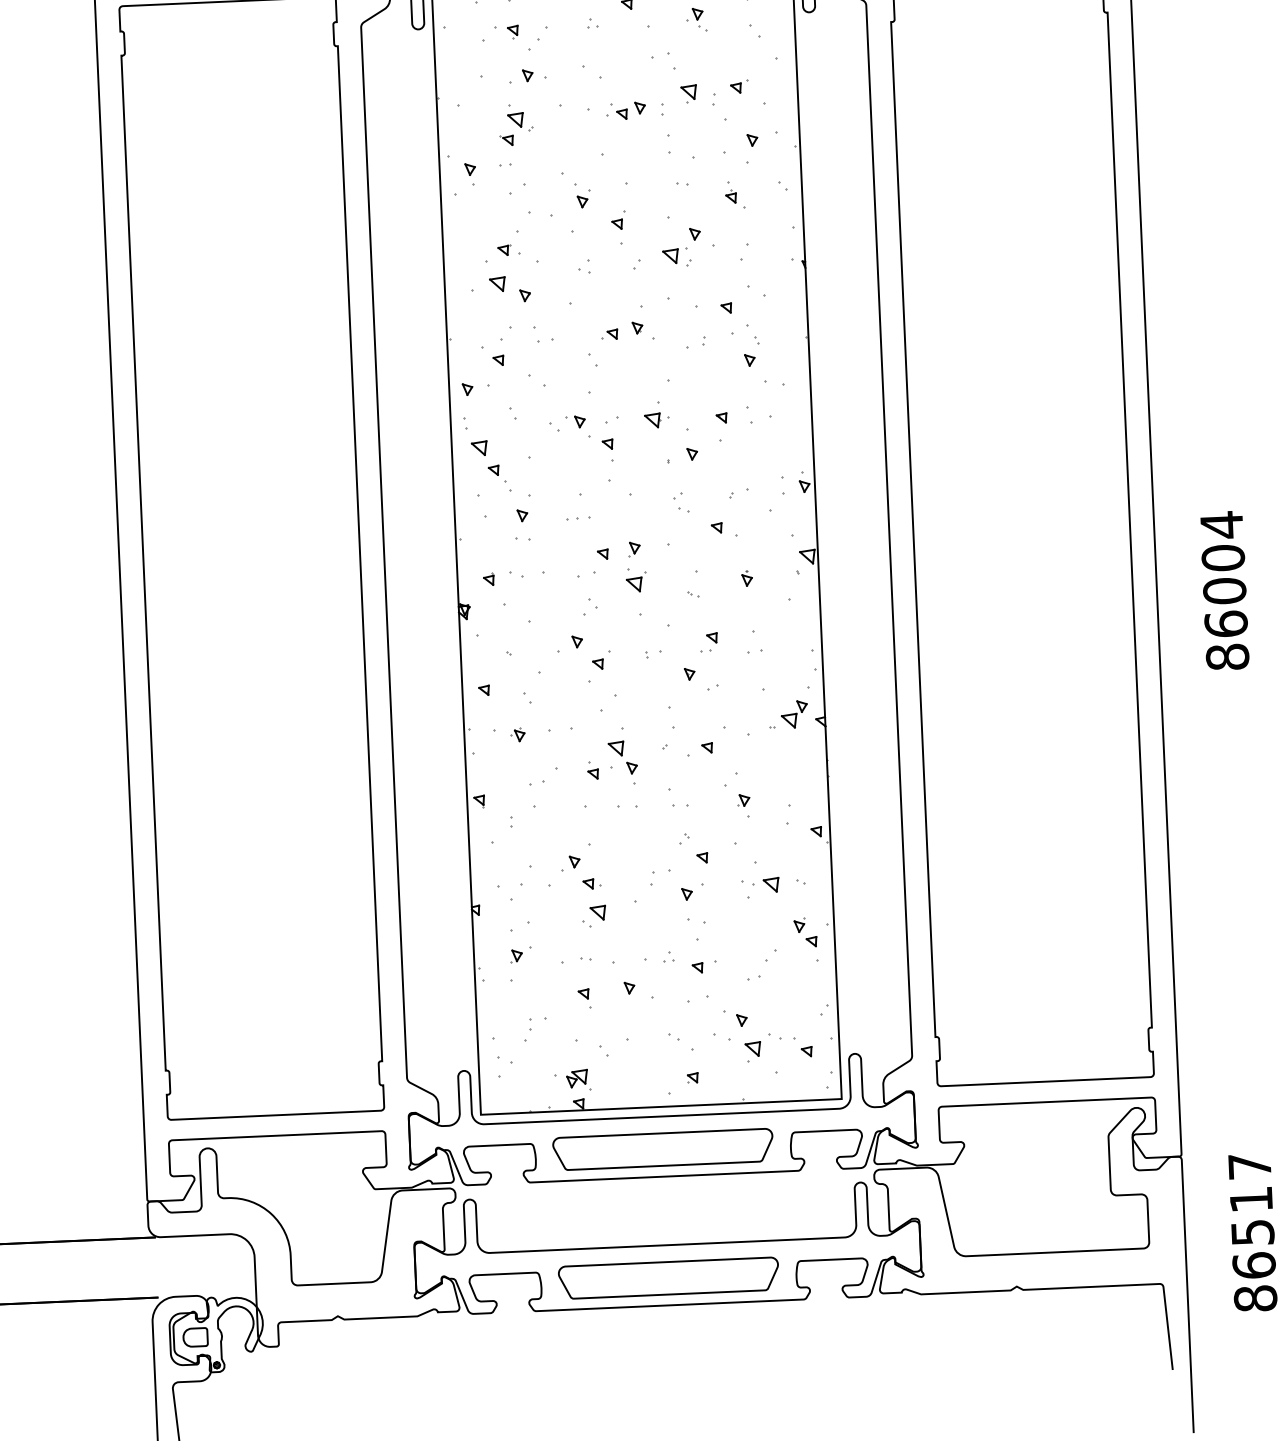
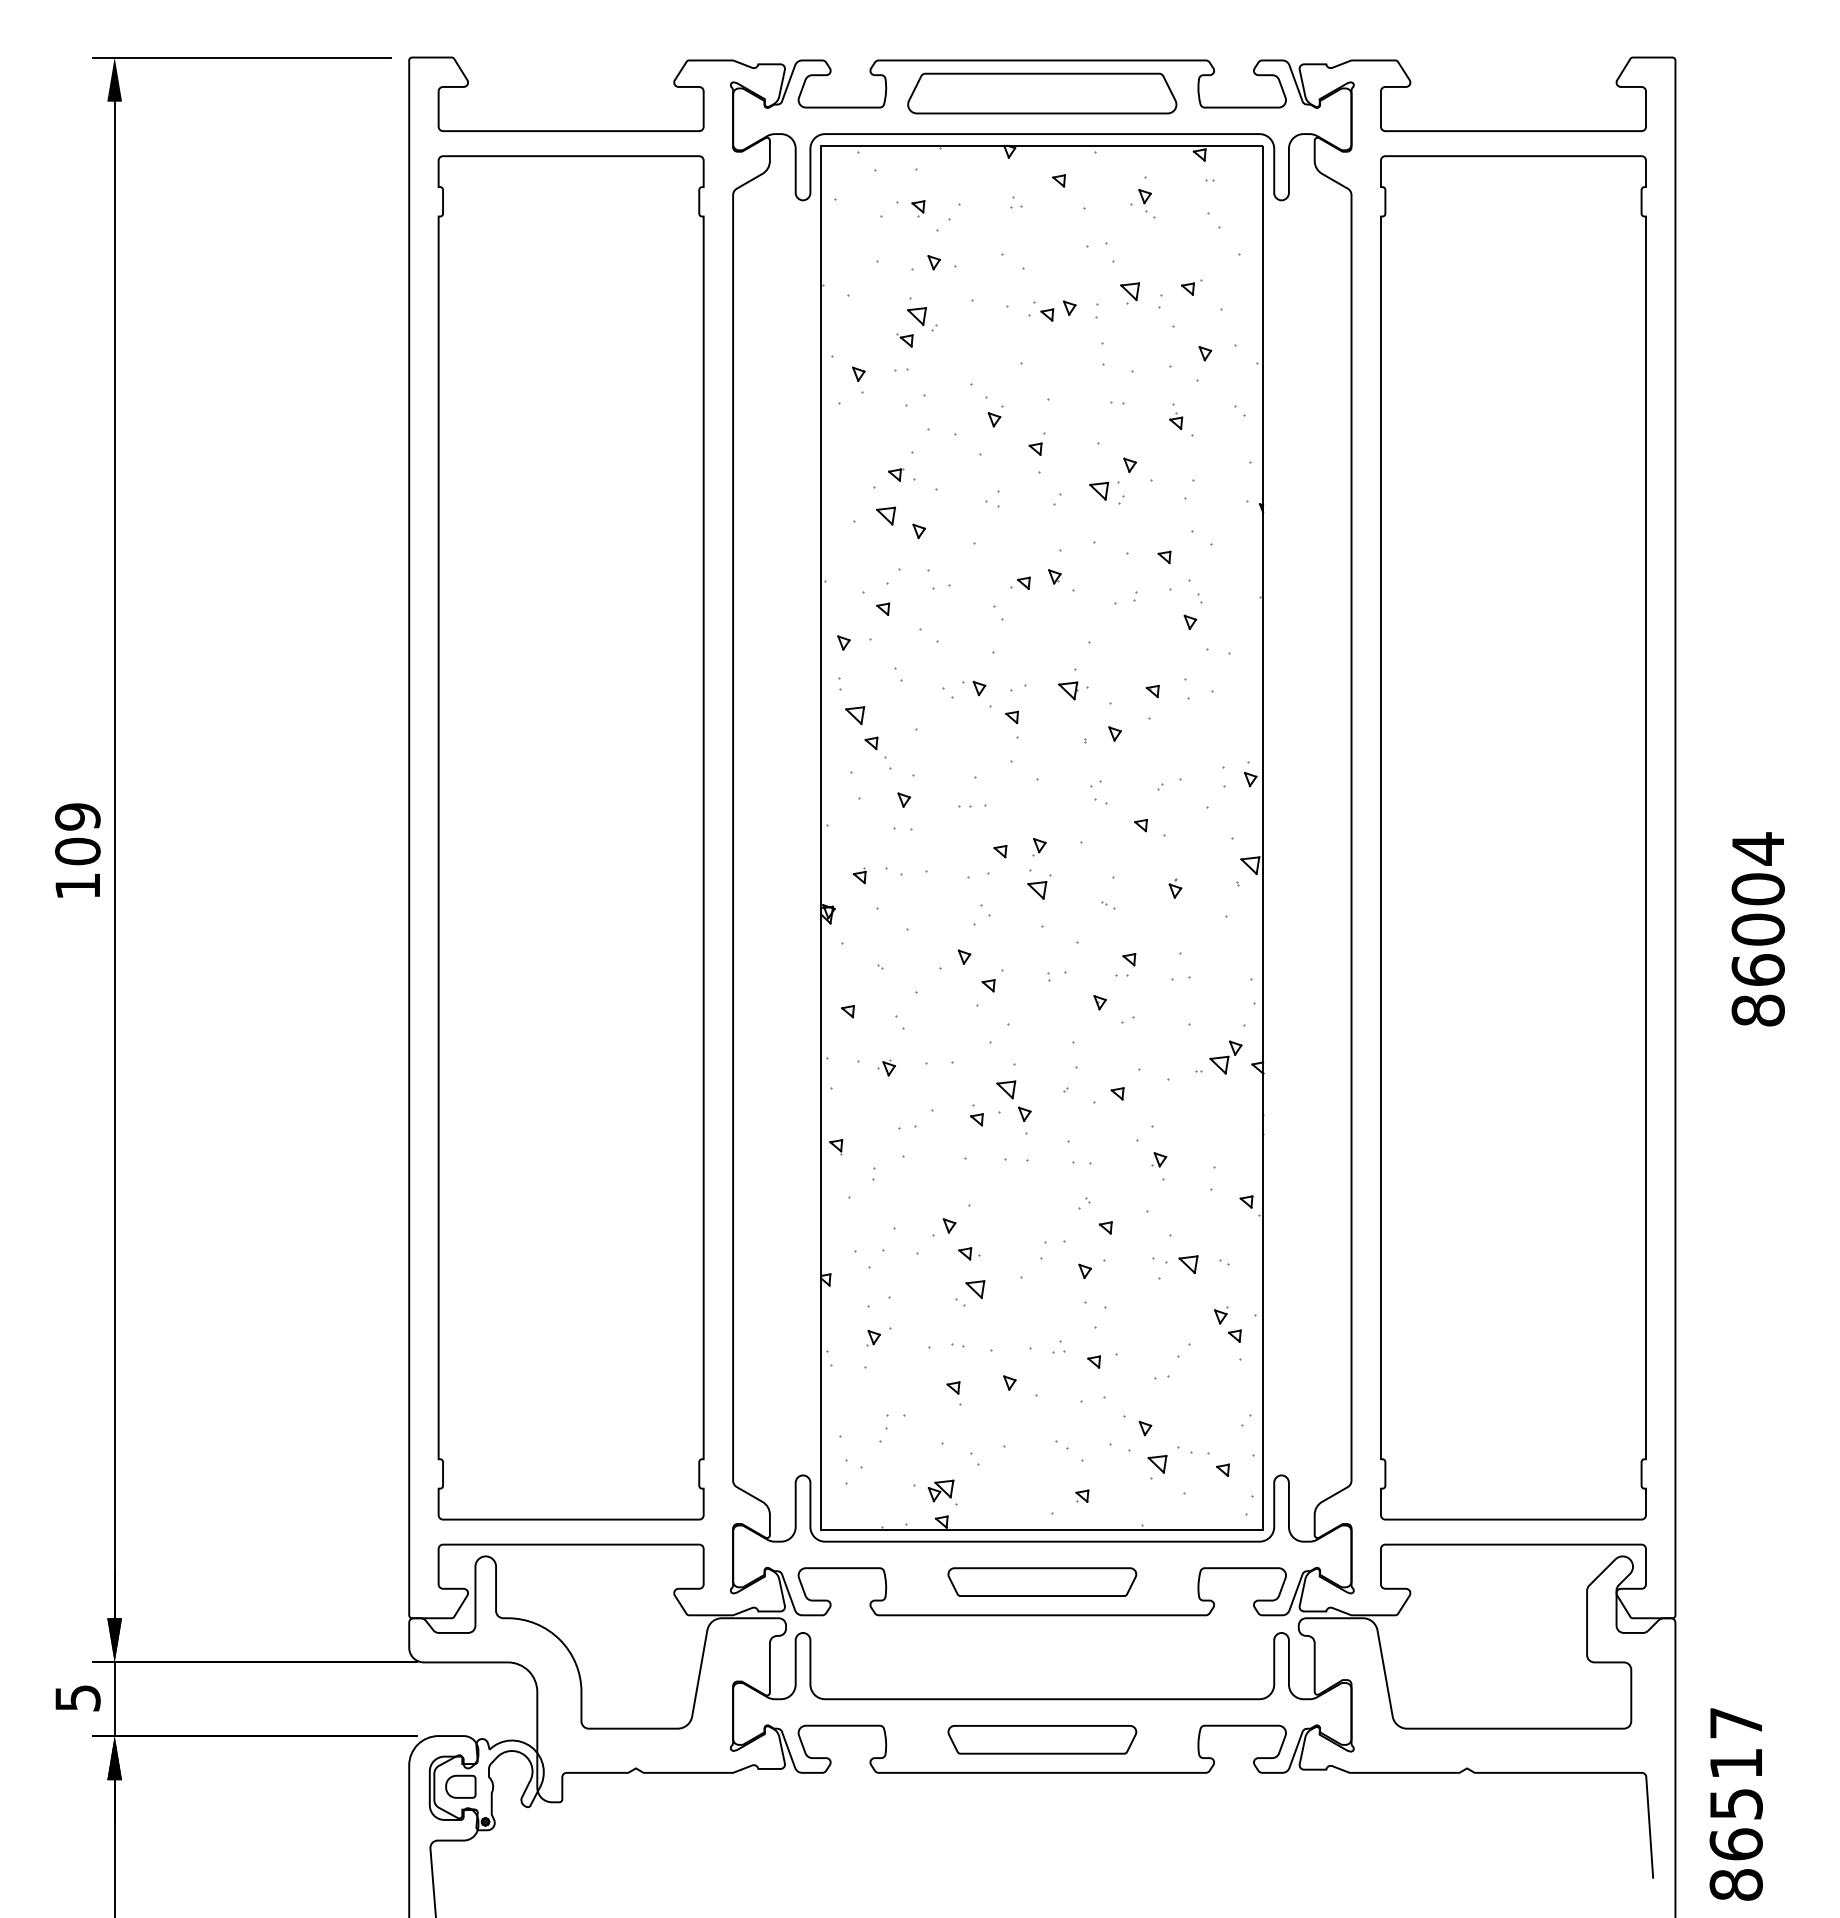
part: (663, 1149) -> (1042, 1581), size x0.7
text: (1252, 1232) -> (1735, 1804), moved
part: (668, 1278) -> (1042, 1739), size x0.7

